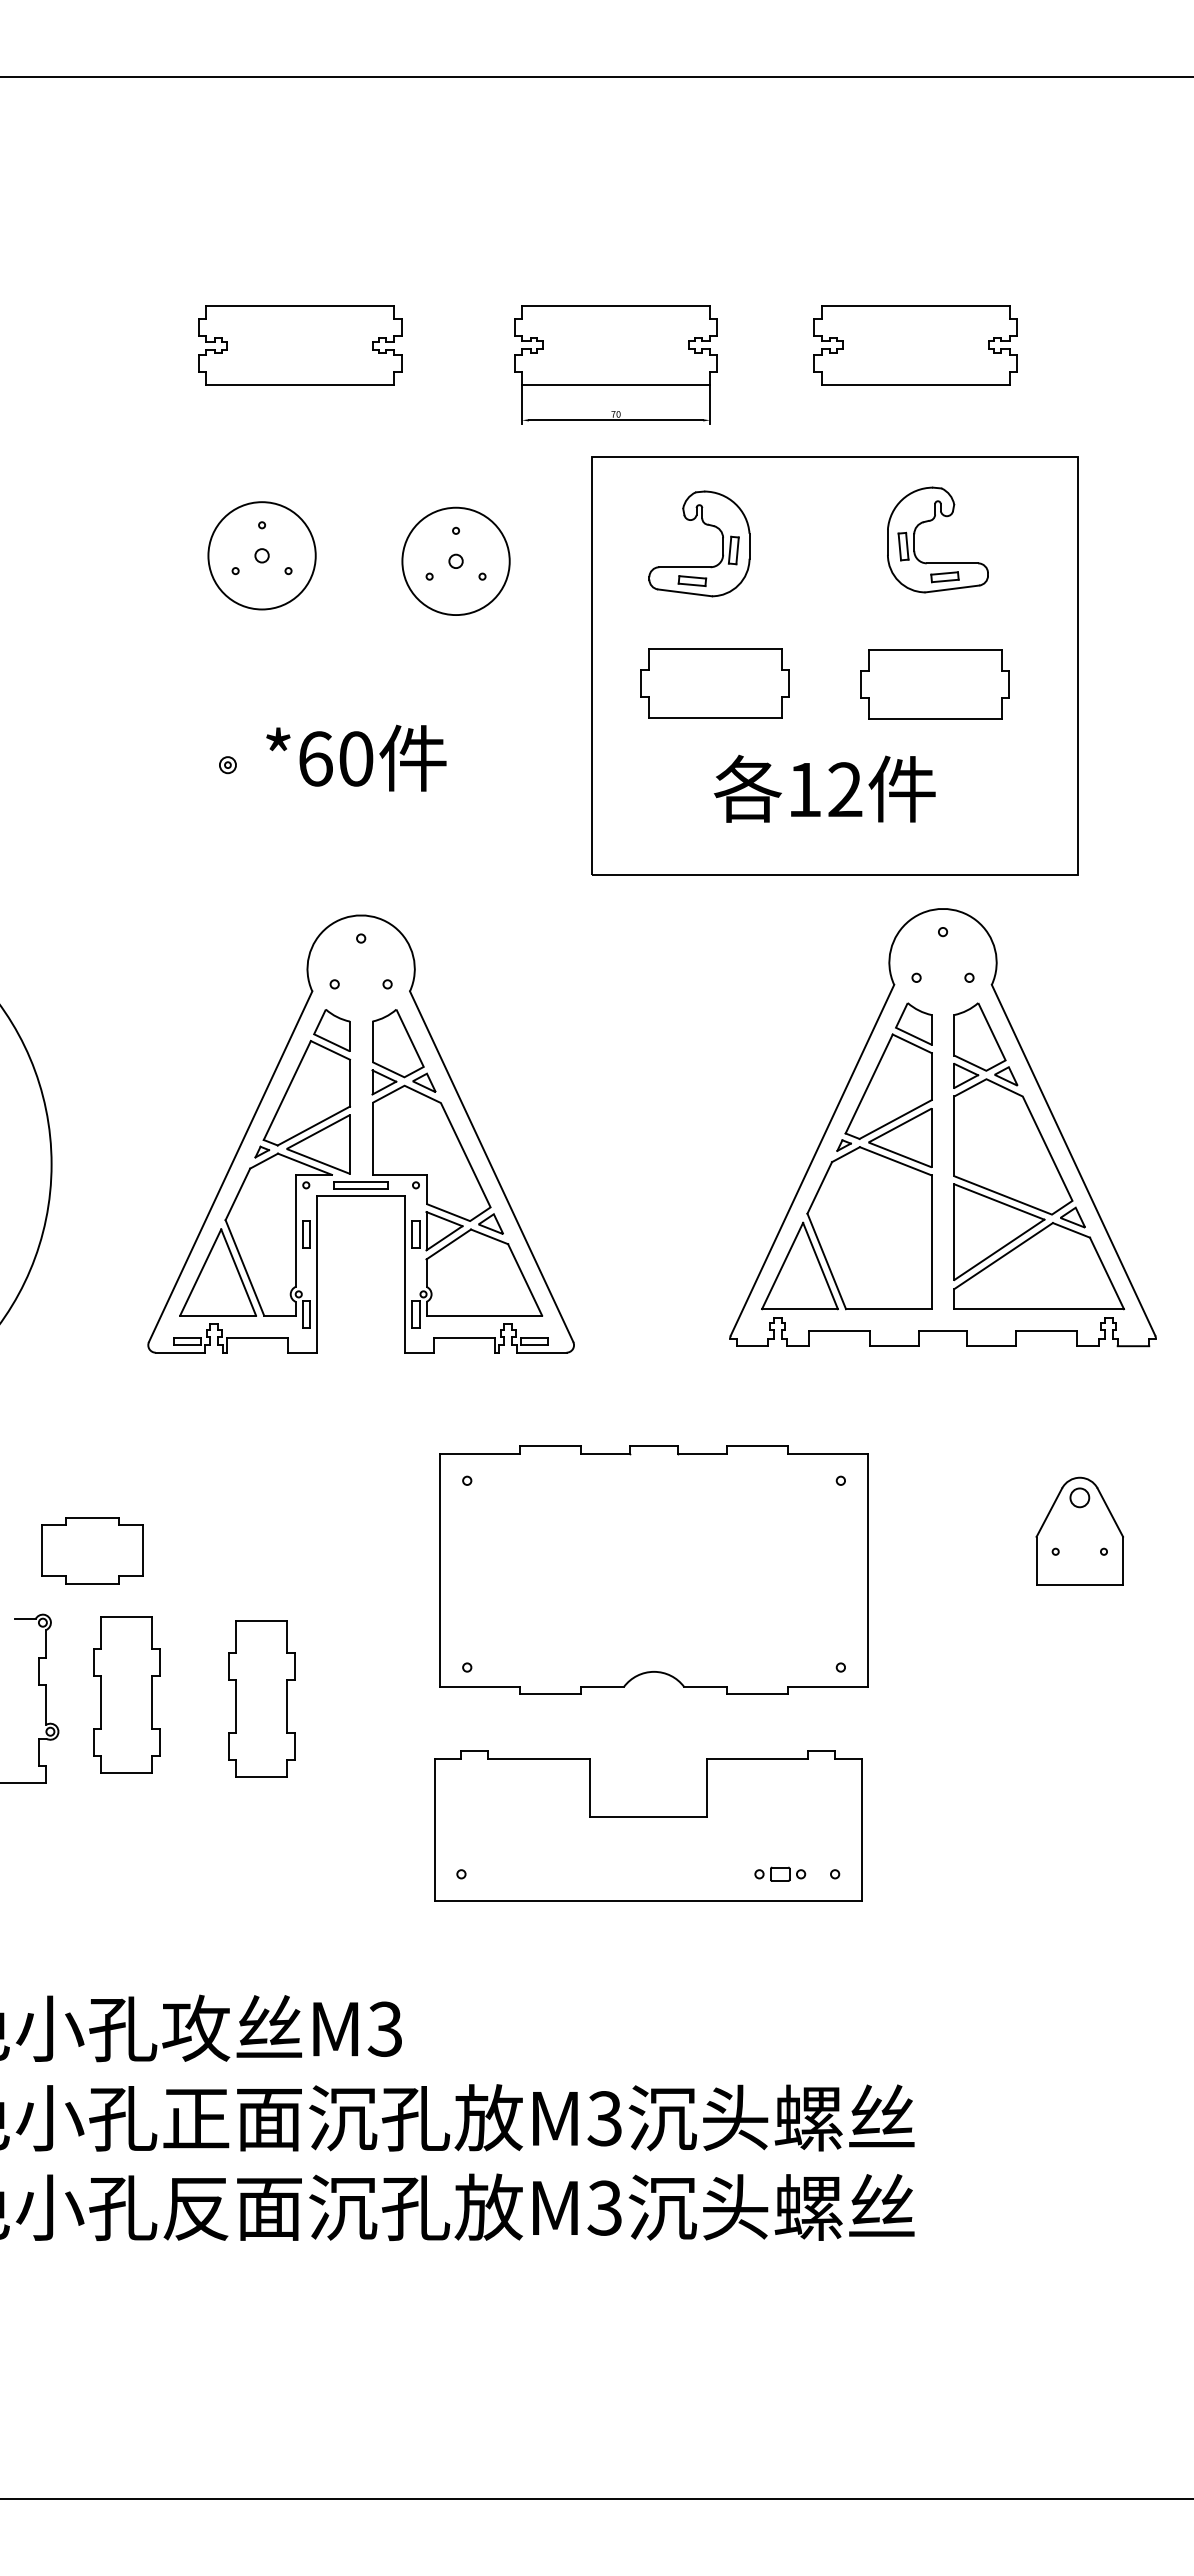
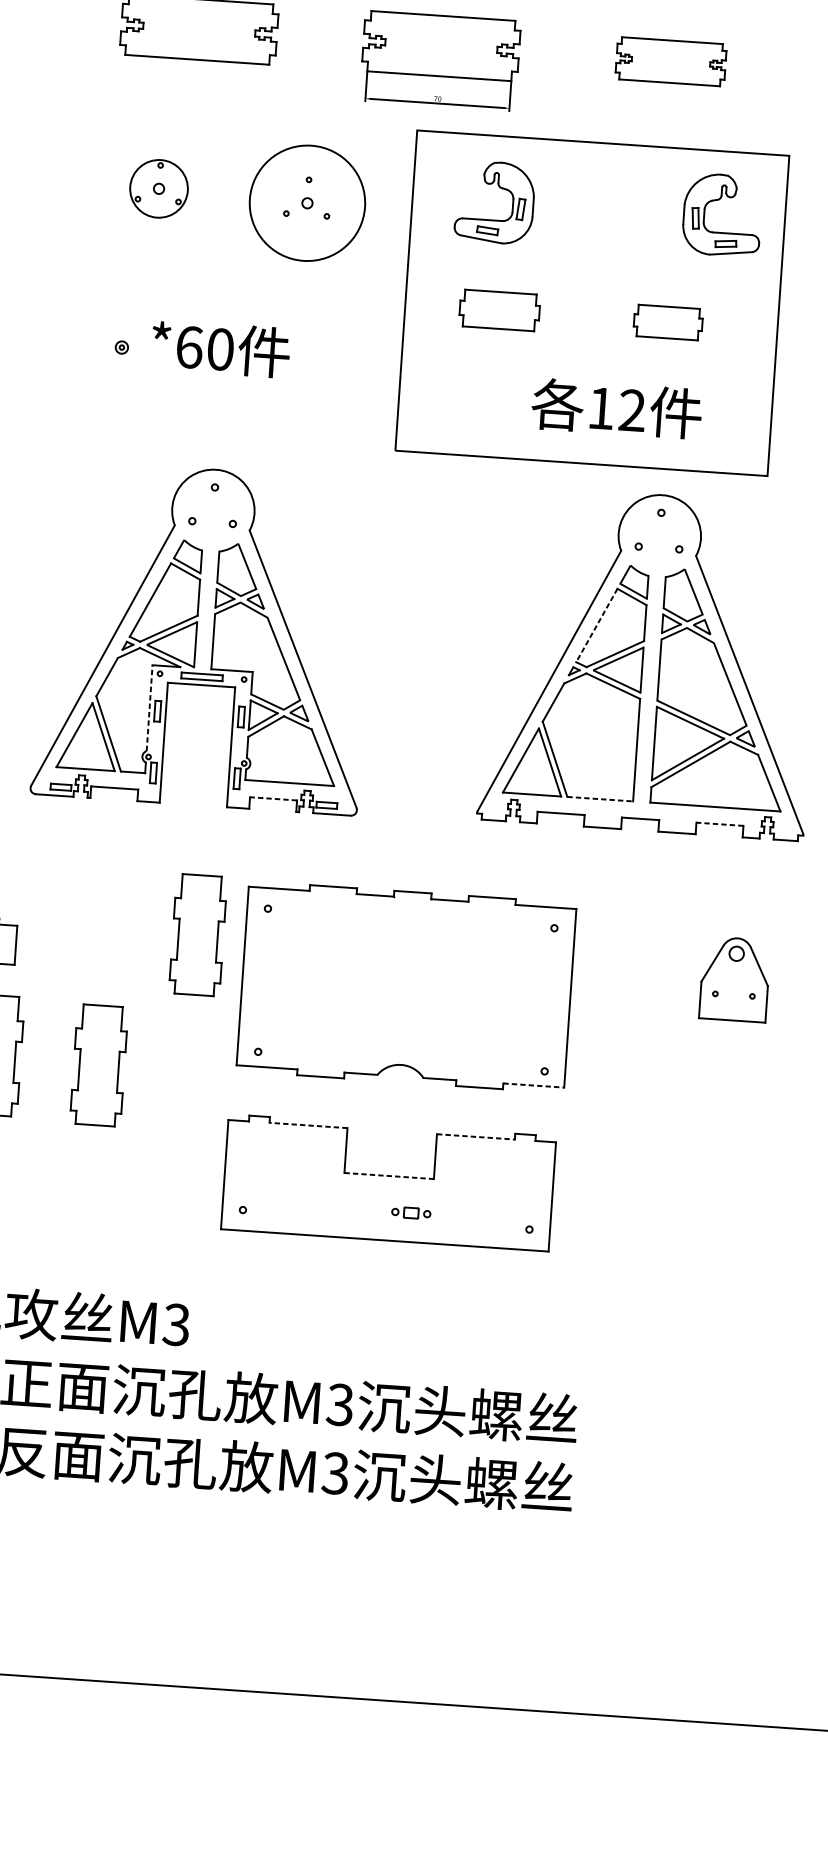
part: (915, 345) -> (670, 61), size x0.7
part: (931, 521) -> (718, 200), moved
circle: (261, 555) -> (158, 188), size x0.7
circle: (455, 561) -> (307, 203), size x1.4
part: (714, 683) -> (499, 310), size x0.7
part: (934, 684) -> (667, 322), size x0.6
text: (824, 788) -> (616, 408), moved
line: (869, 1084) -> (597, 625), solid -> dashed
line: (295, 1230) -> (149, 707), solid -> dashed
line: (888, 1309) -> (599, 799), solid -> dashed
line: (1046, 1331) -> (719, 824), solid -> dashed
line: (464, 1337) -> (273, 798), solid -> dashed
part: (378, 1520) -> (197, 934), added
line: (828, 1686) -> (534, 1085), solid -> dashed
line: (539, 1758) -> (308, 1125), solid -> dashed
line: (757, 1758) -> (475, 1136), solid -> dashed
line: (648, 1817) -> (389, 1176), solid -> dashed
part: (780, 1873) -> (411, 1212), moved

